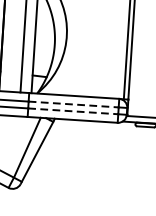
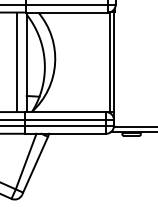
line: (73, 104) -> (65, 119), dashed -> solid
line: (73, 111) -> (65, 126), dashed -> solid

